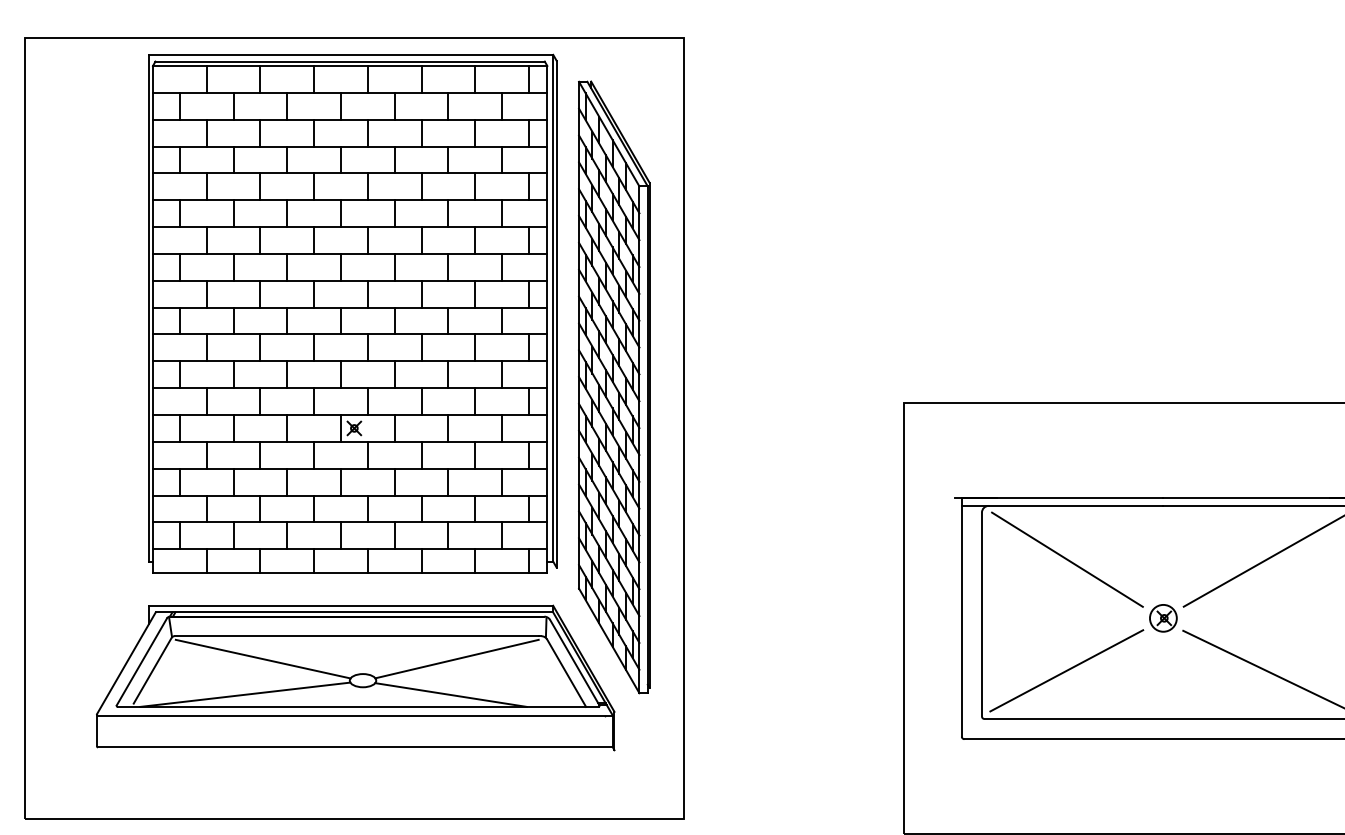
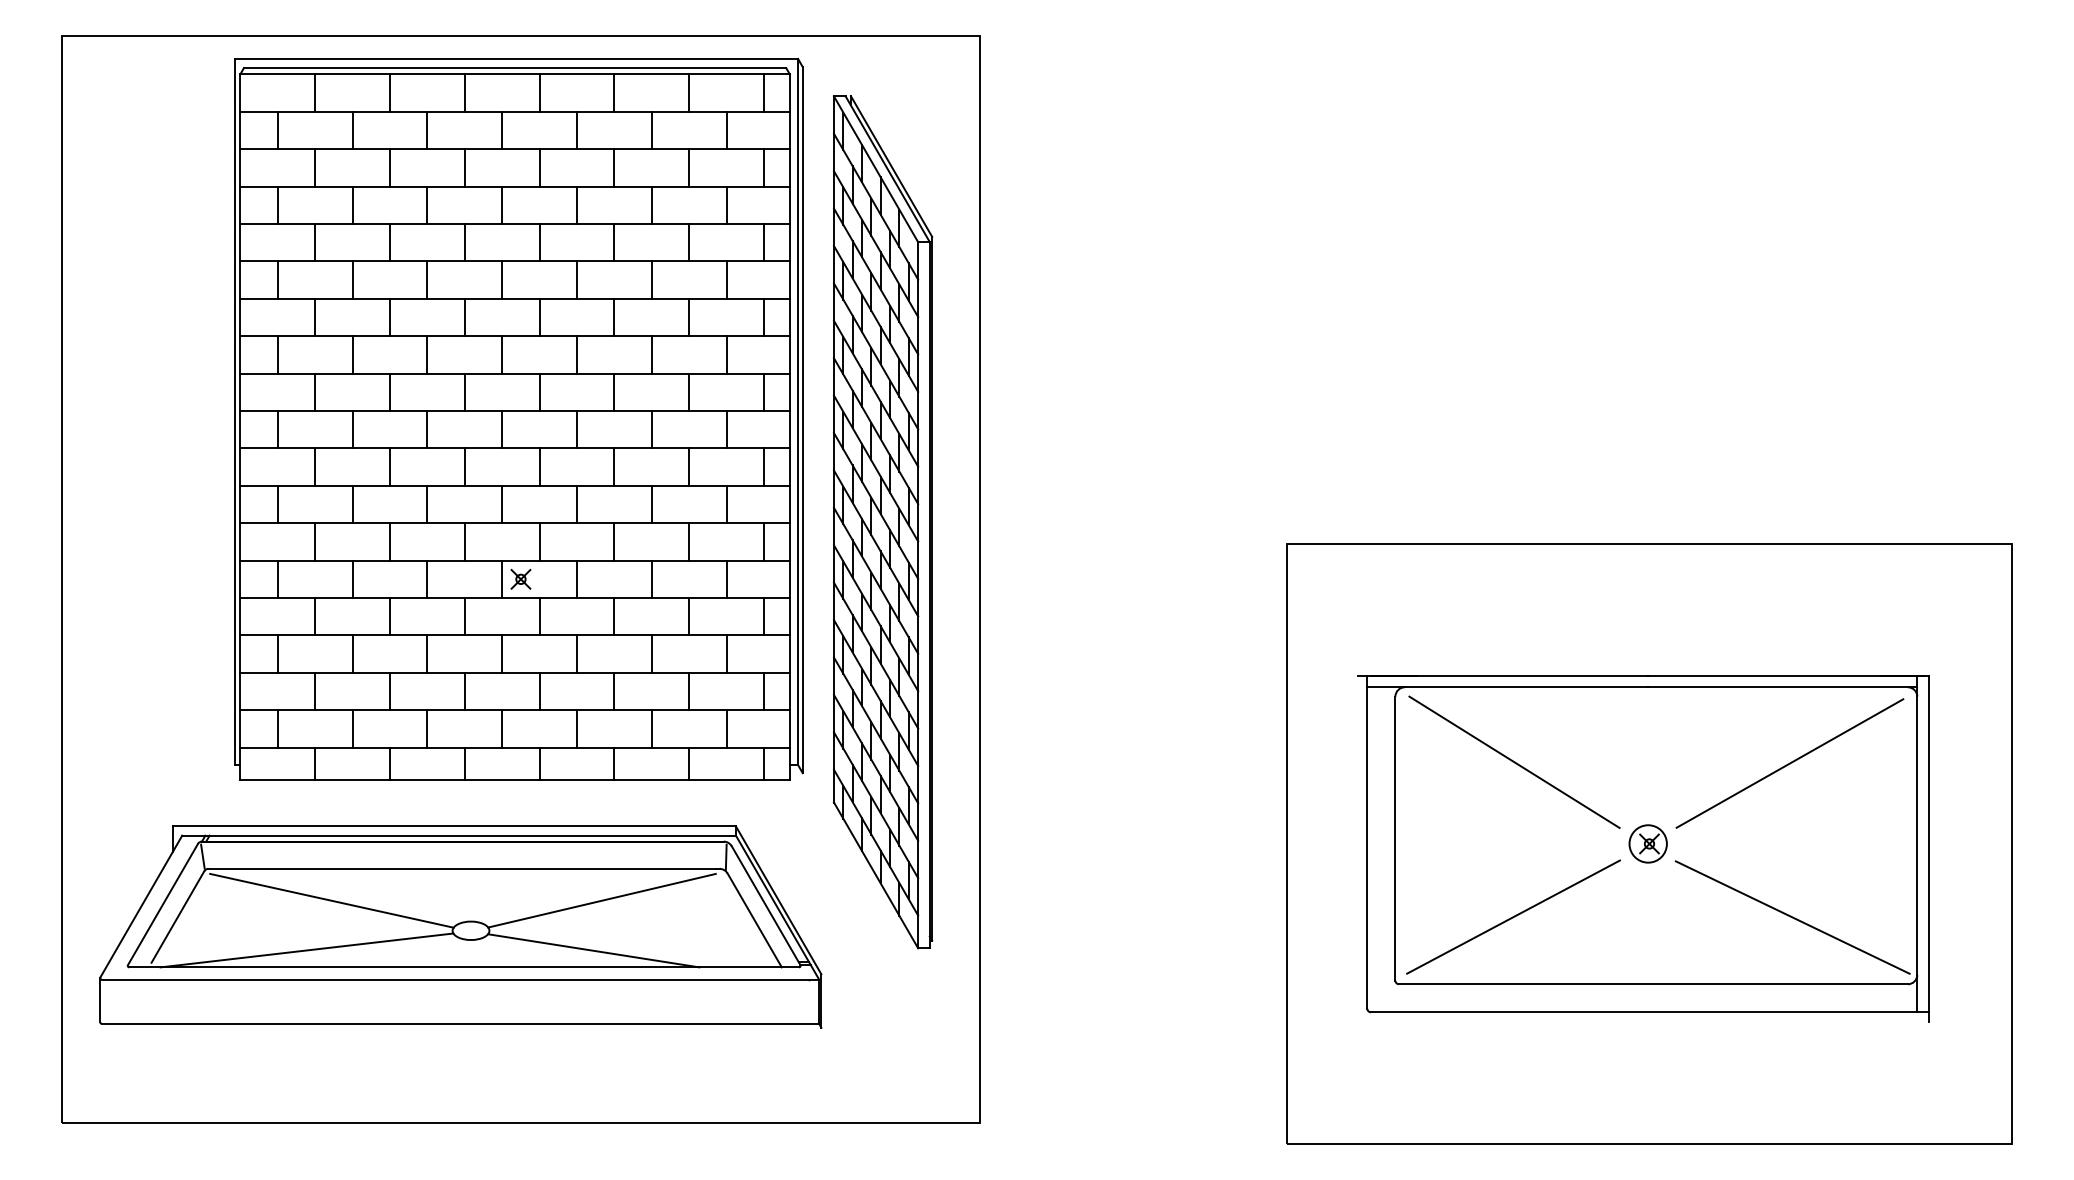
part: (355, 677) -> (460, 926), moved

